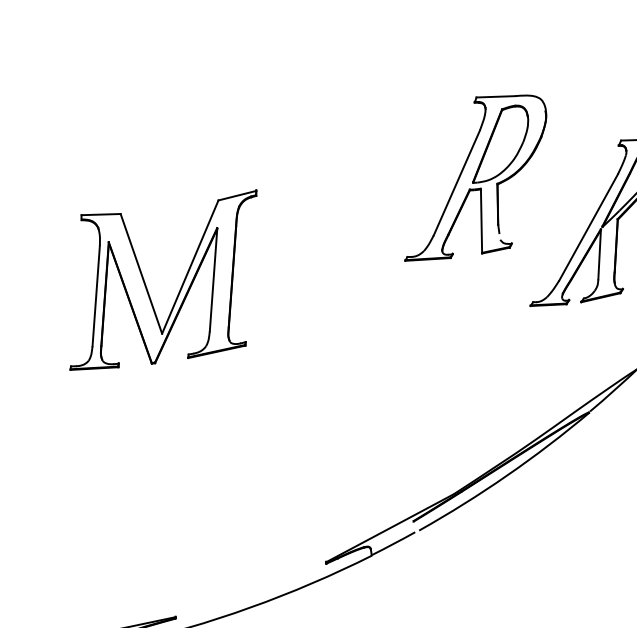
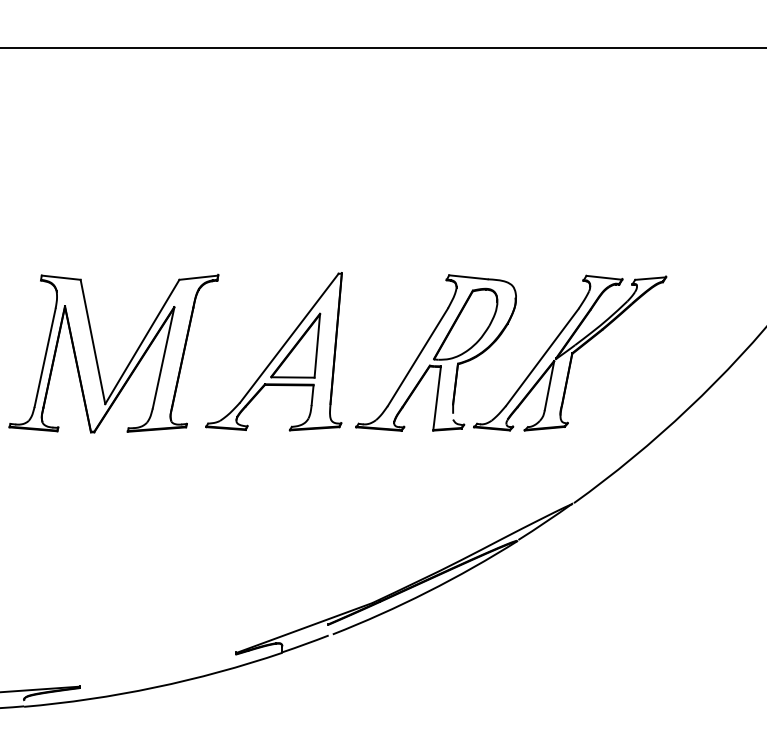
part: (473, 175) -> (435, 352), moved
part: (321, 258) -> (273, 351), added

